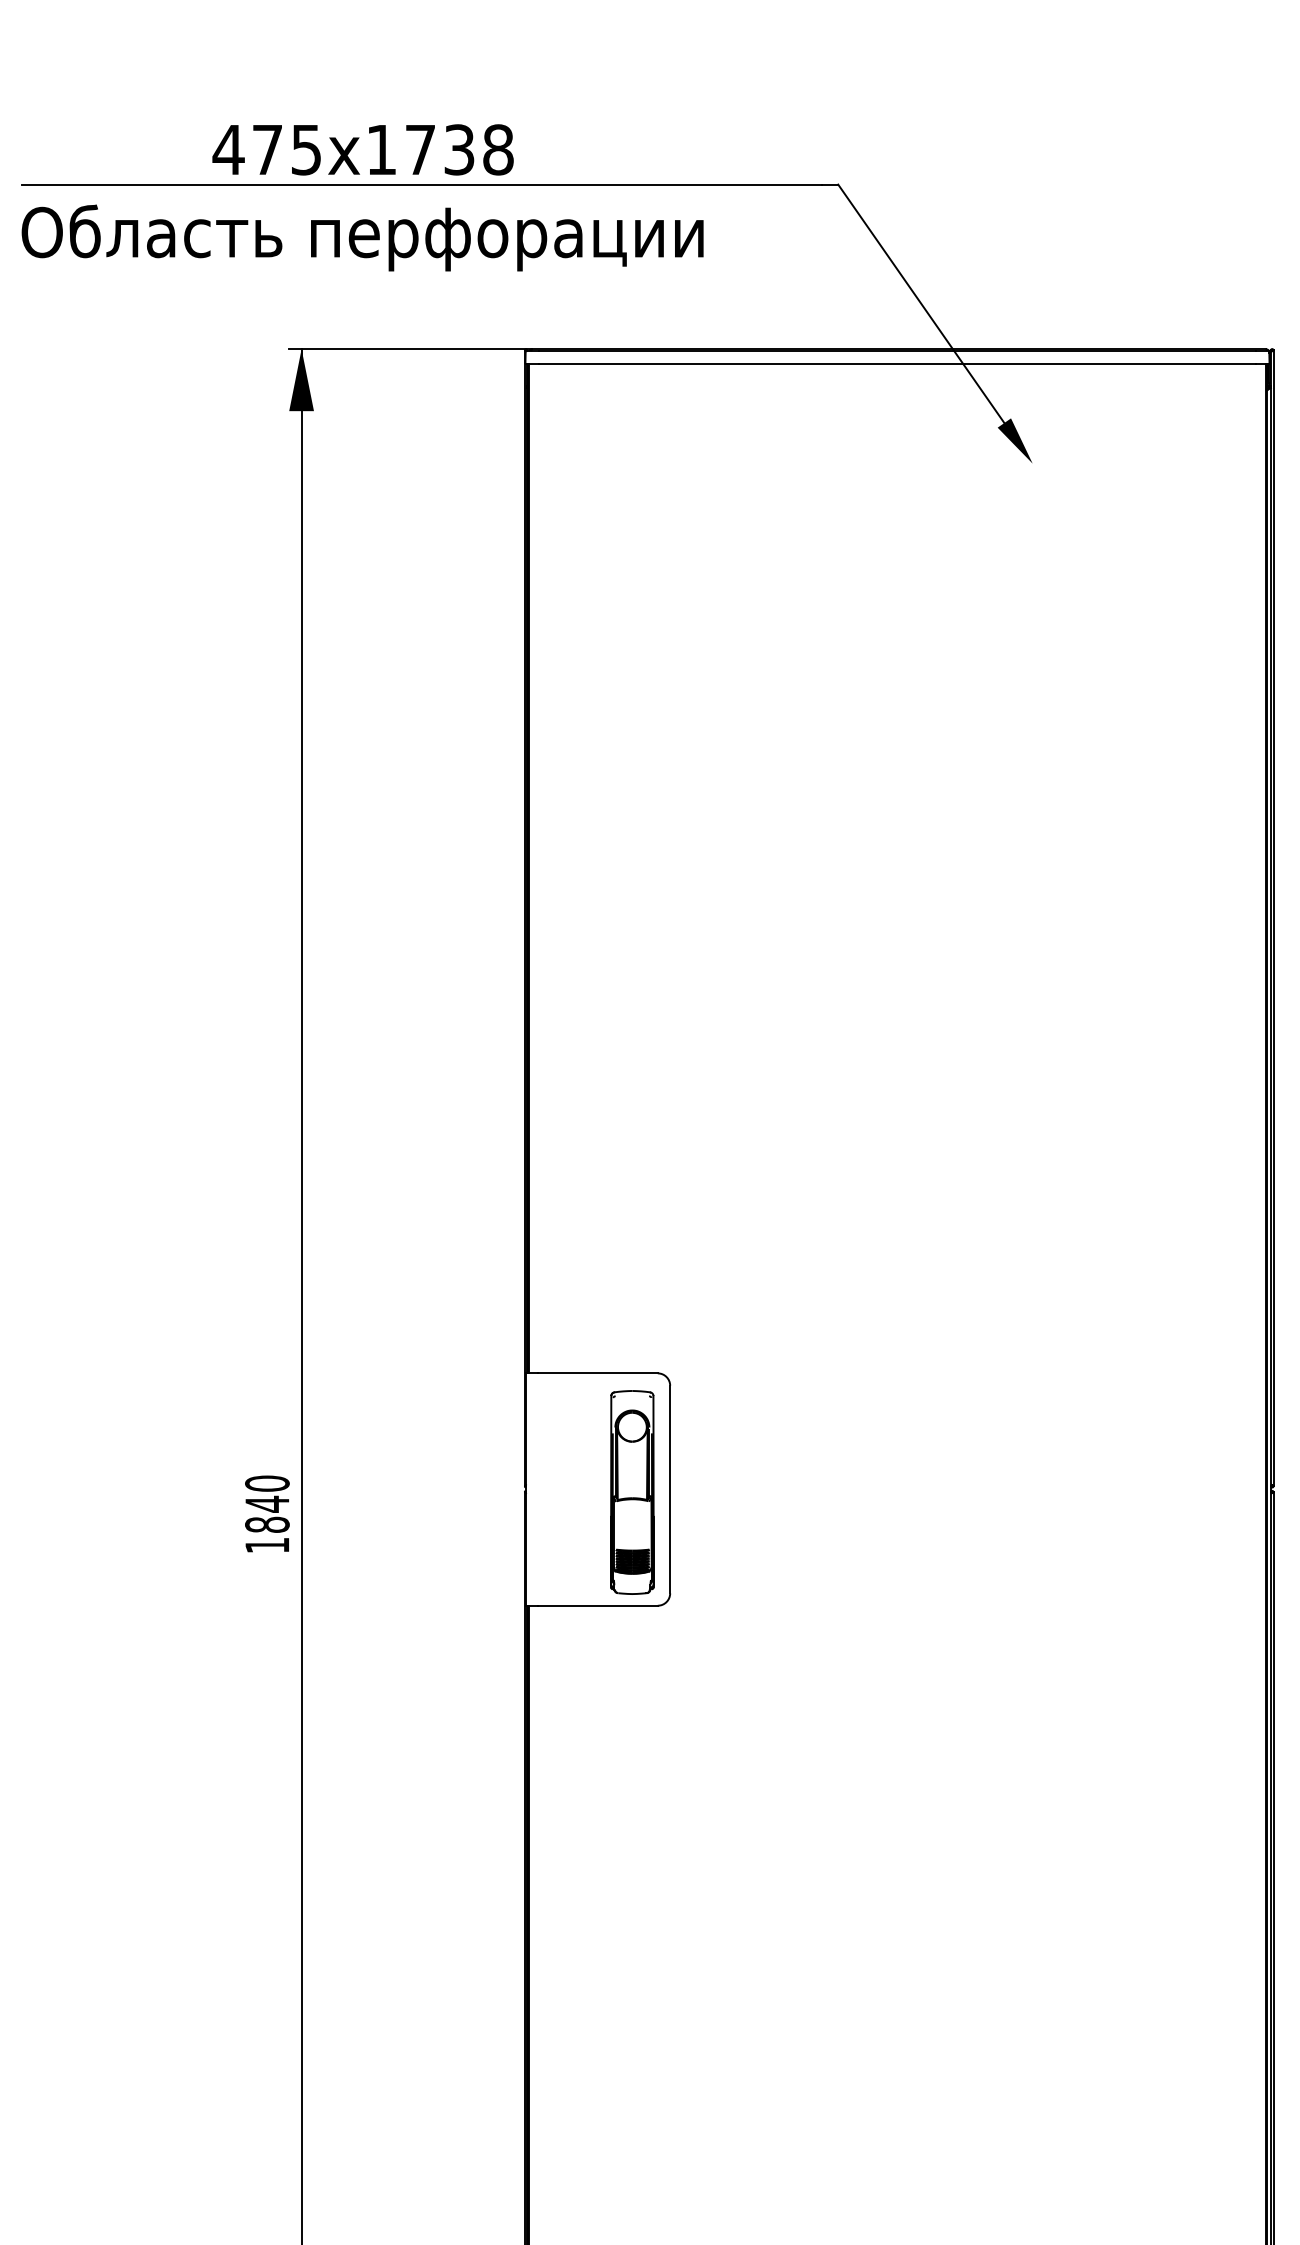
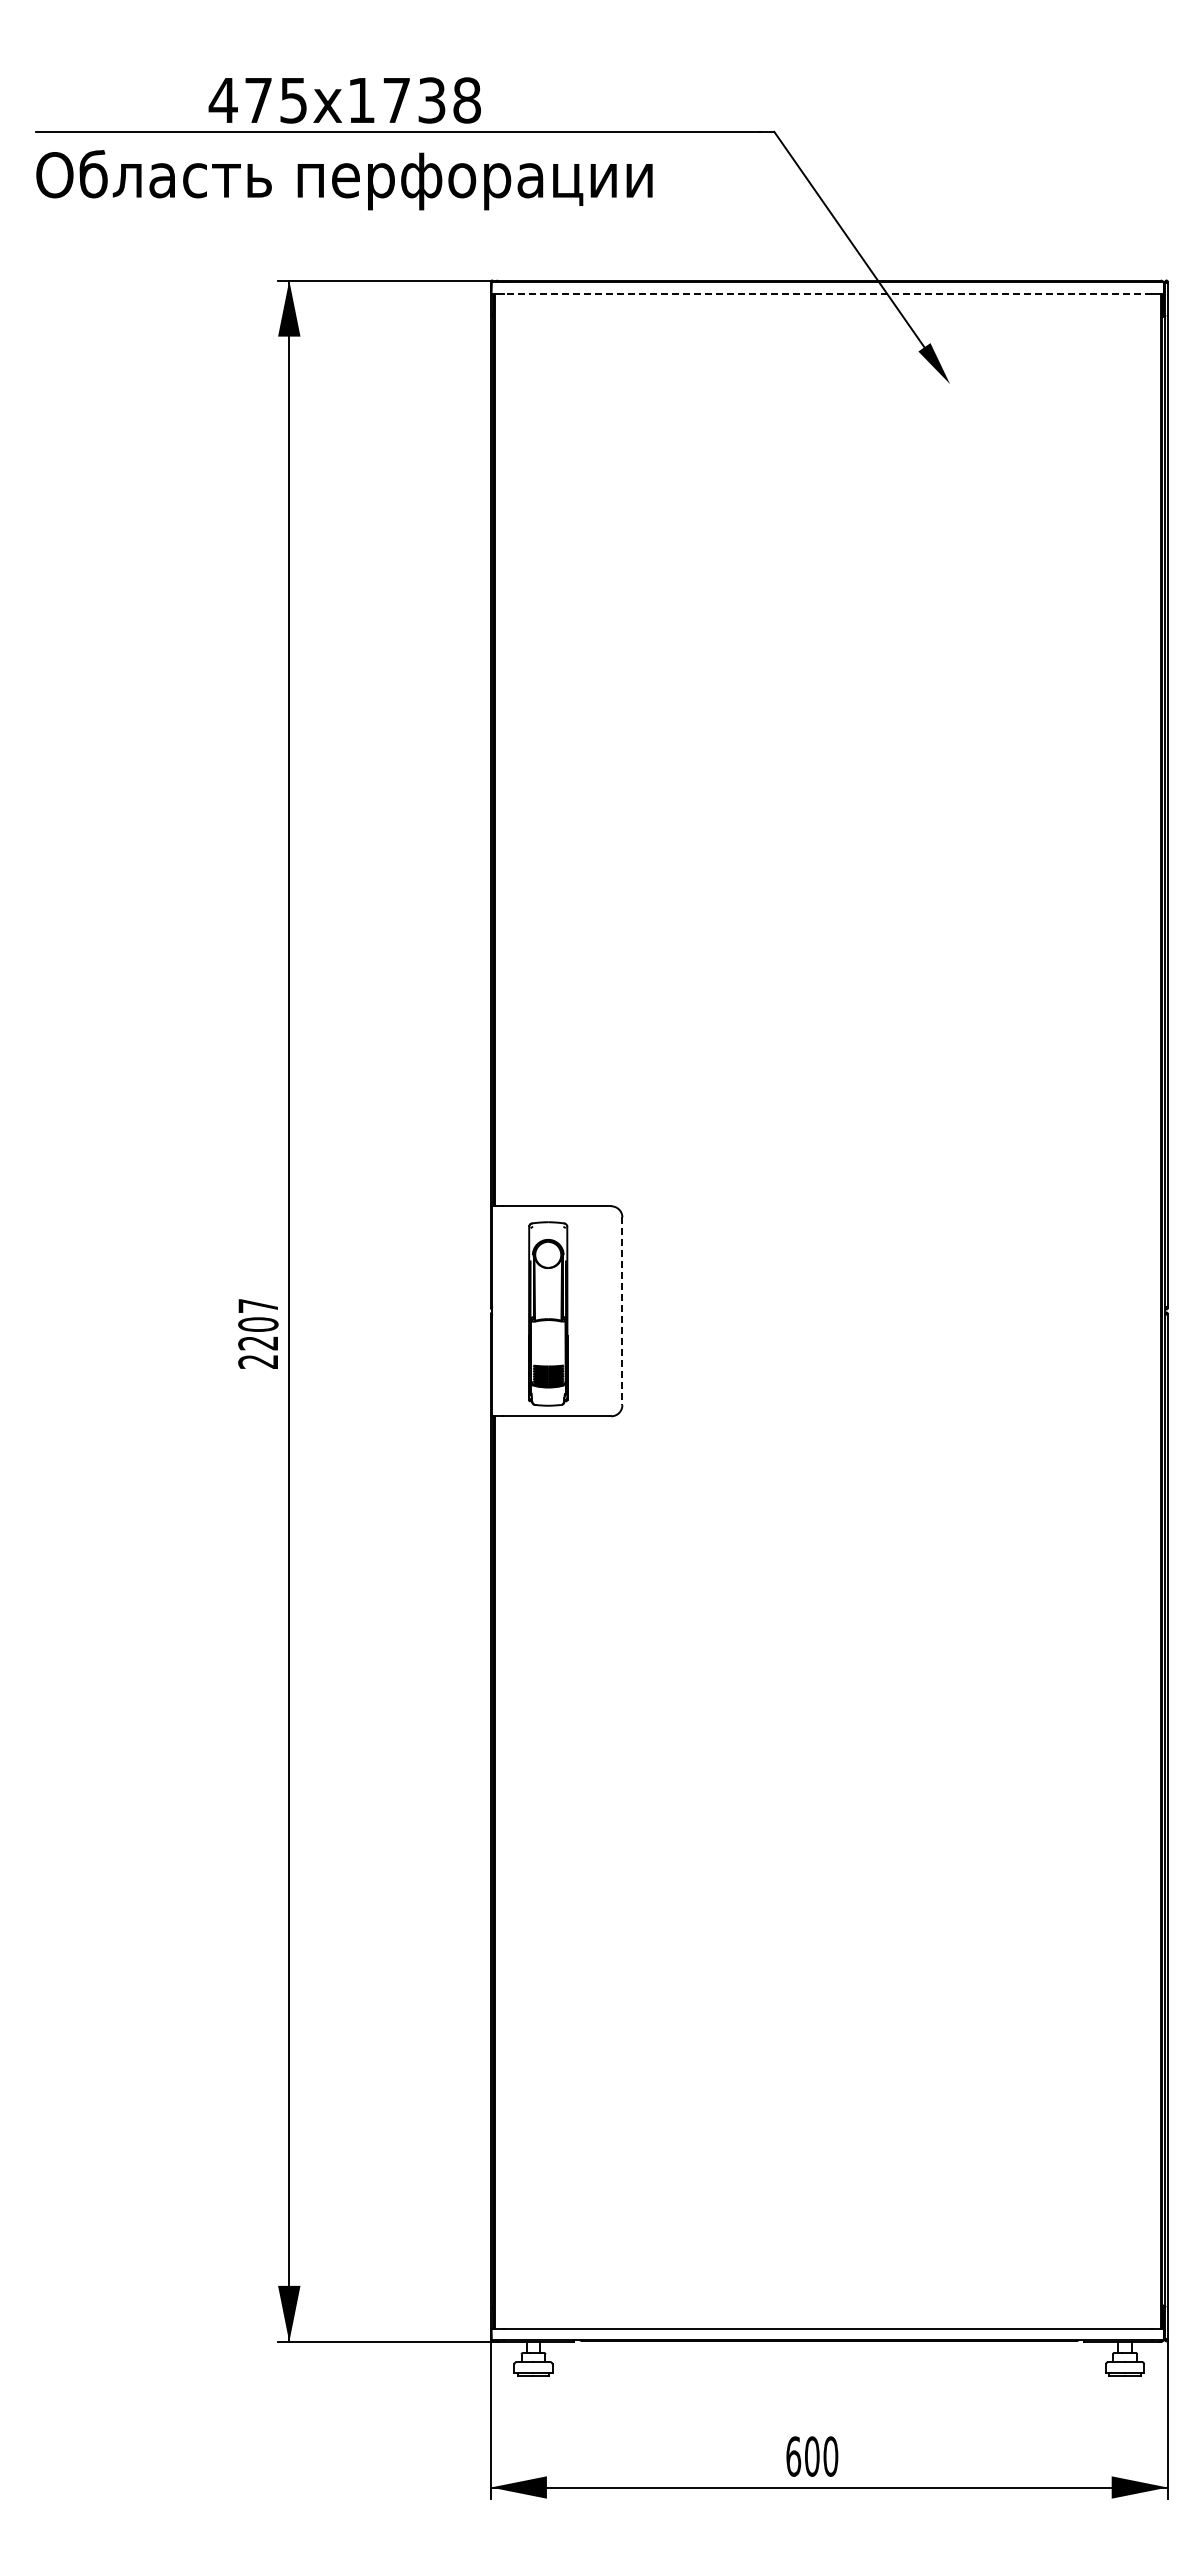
line: (897, 363) -> (827, 293), solid -> dashed
line: (670, 1489) -> (622, 1311), solid -> dashed
part: (632, 1491) -> (548, 1313), moved
text: (267, 1514) -> (258, 1333), 1840 -> 2207

